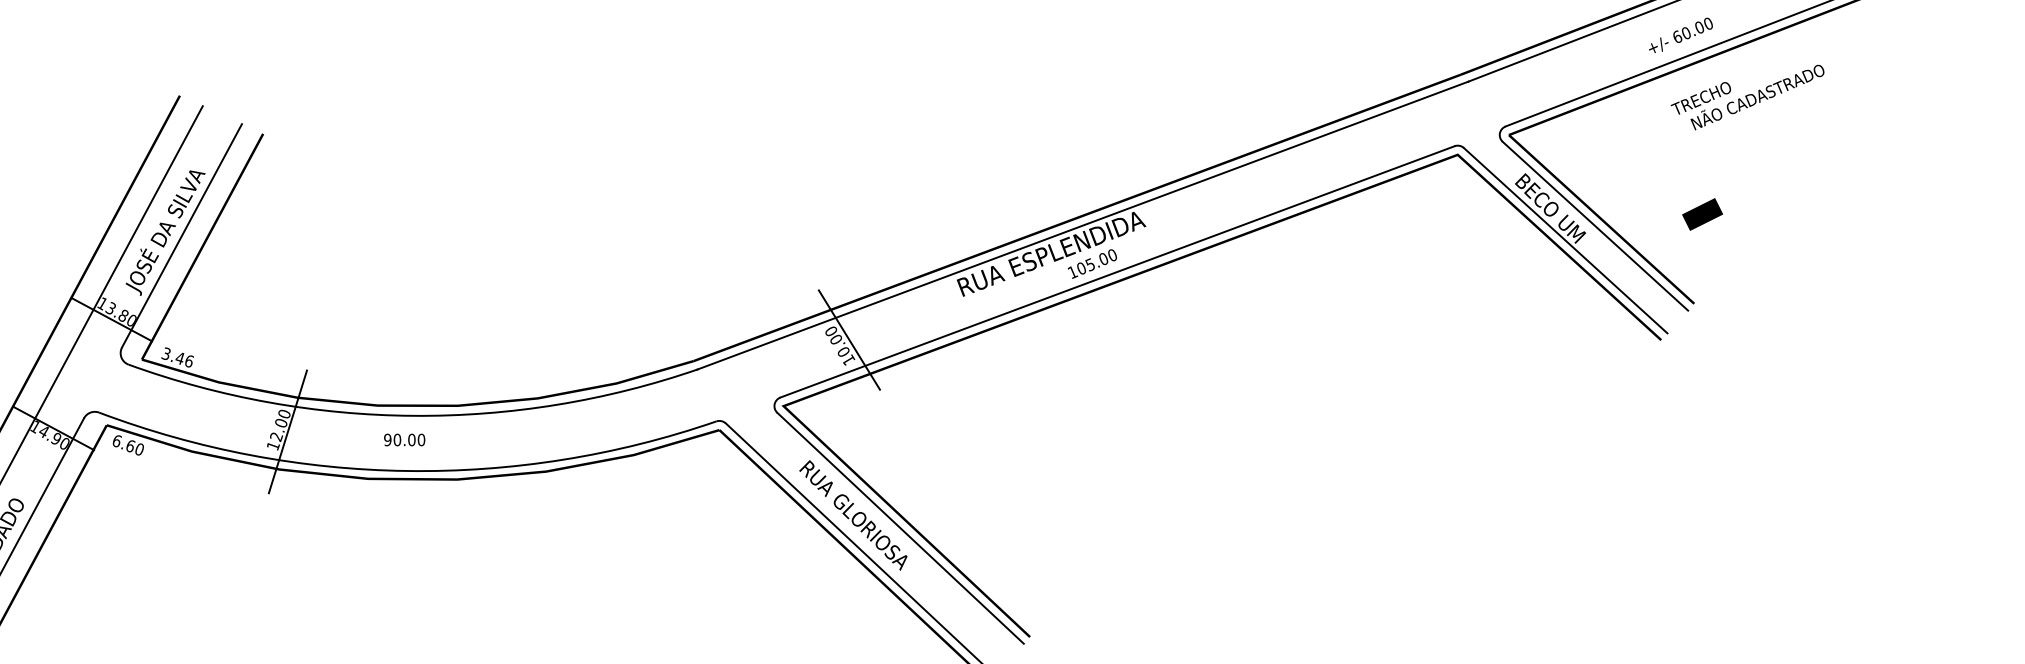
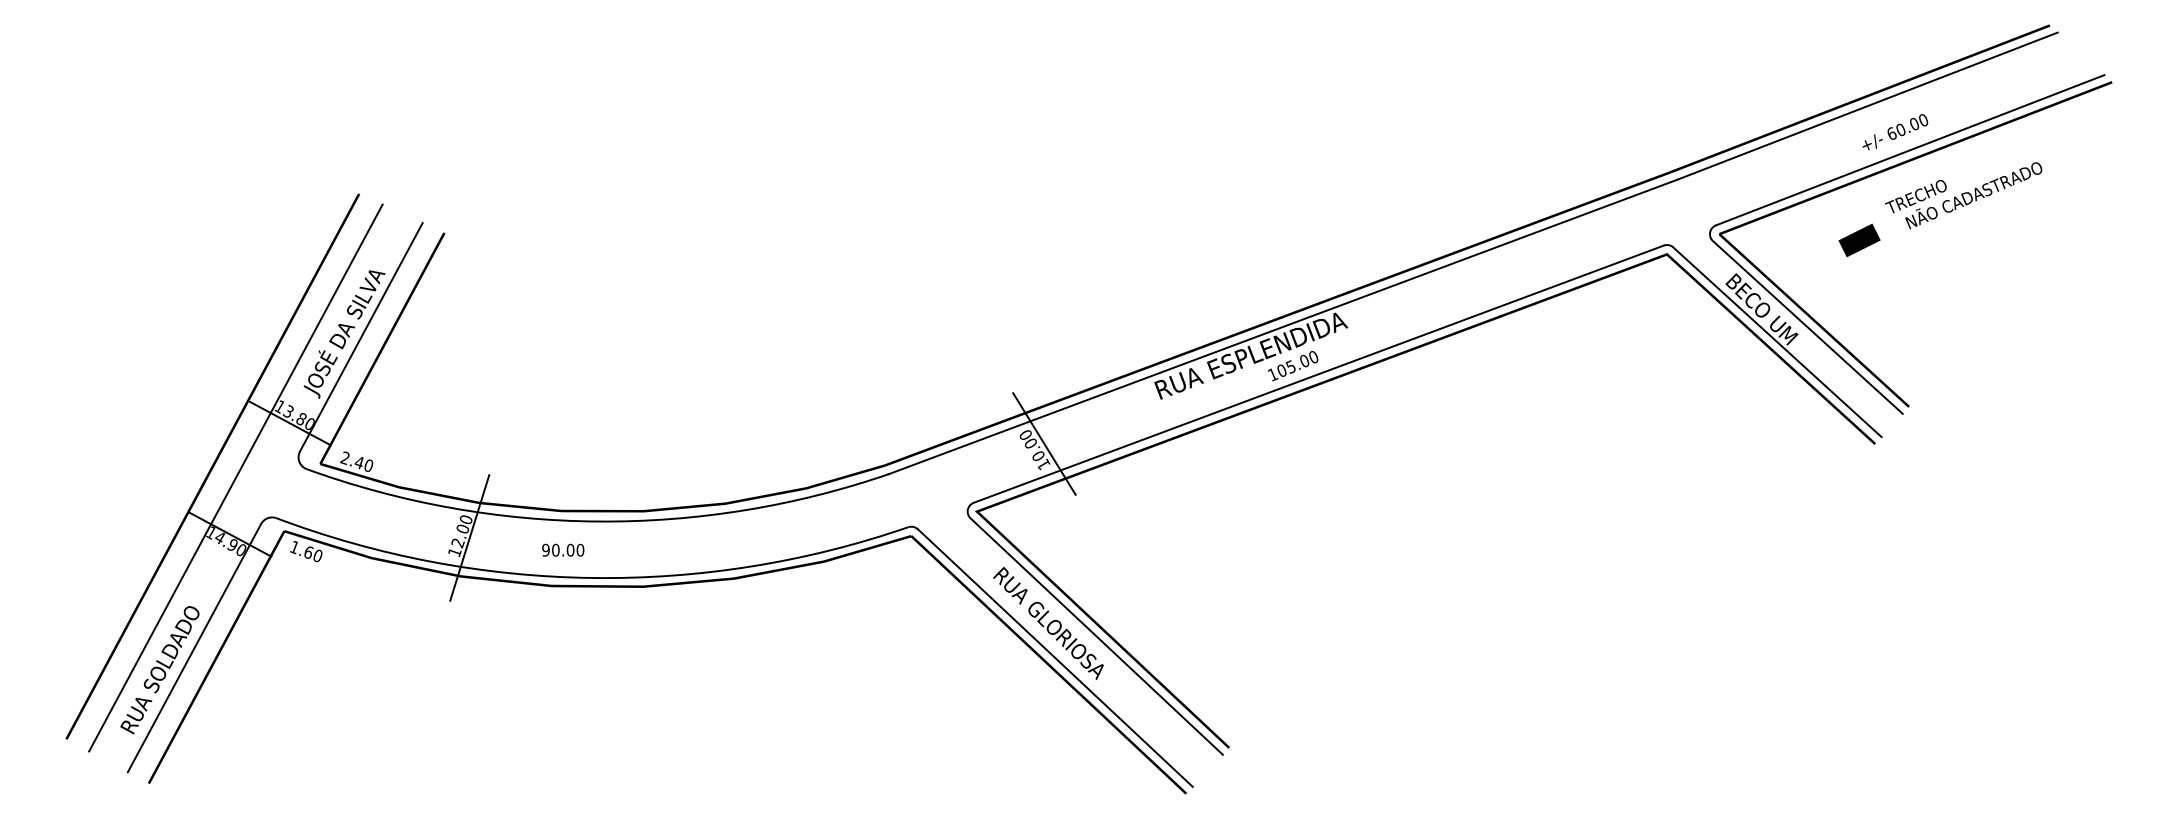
line: (1702, 213) -> (1859, 239), moved
text: (177, 357) -> (356, 461), 3.46 -> 2.40
text: (404, 439) -> (563, 549), moved
text: (116, 441) -> (294, 547), 6.60 -> 1.60

